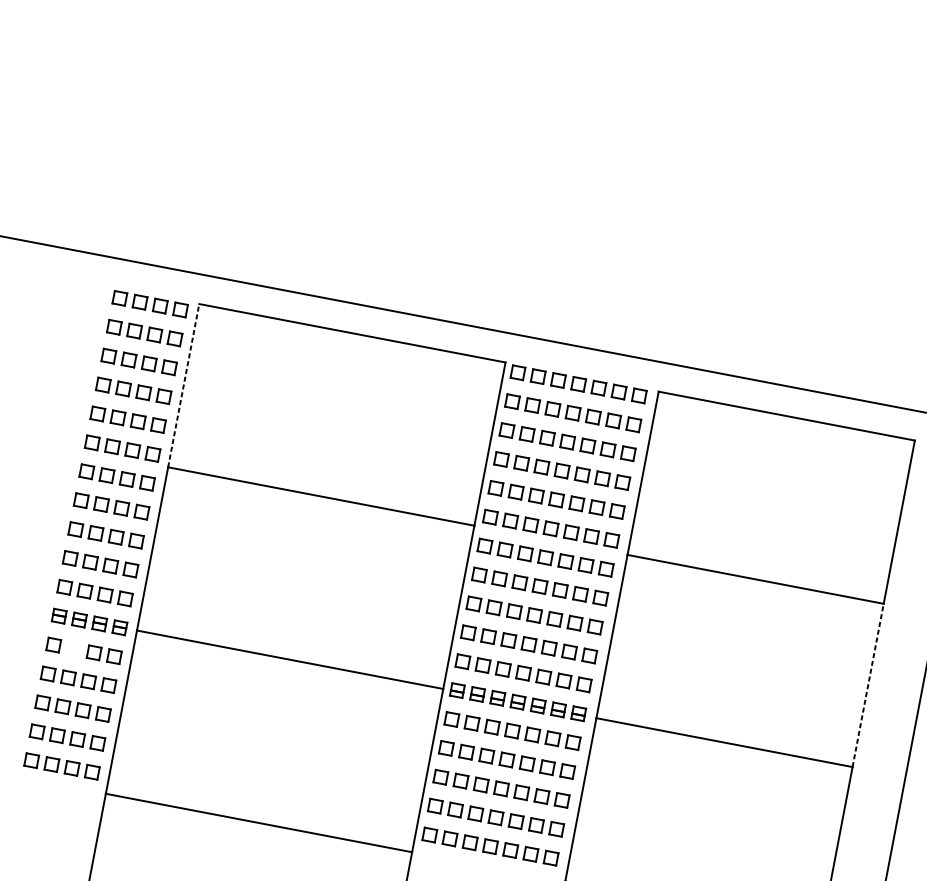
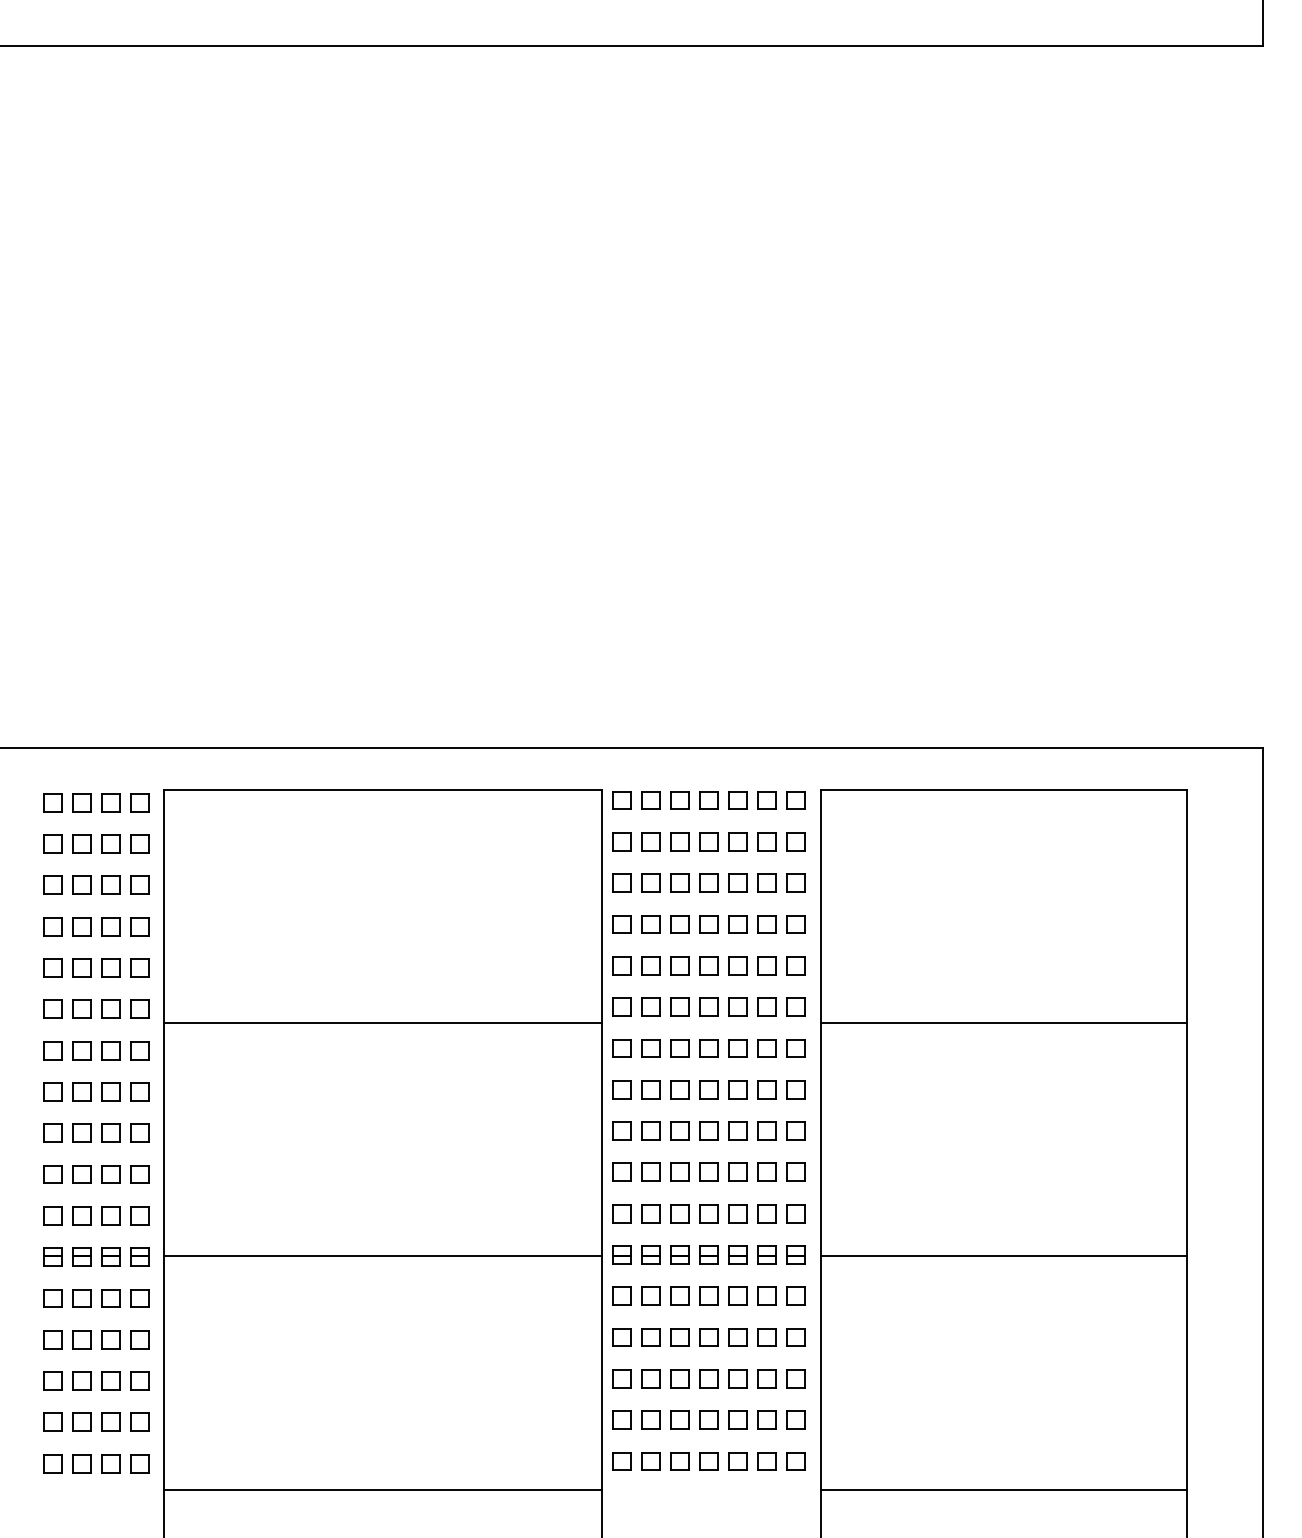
line: (183, 385) -> (164, 906), dashed -> solid
part: (73, 648) -> (81, 1298), added
line: (868, 685) -> (1187, 1139), dashed -> solid

